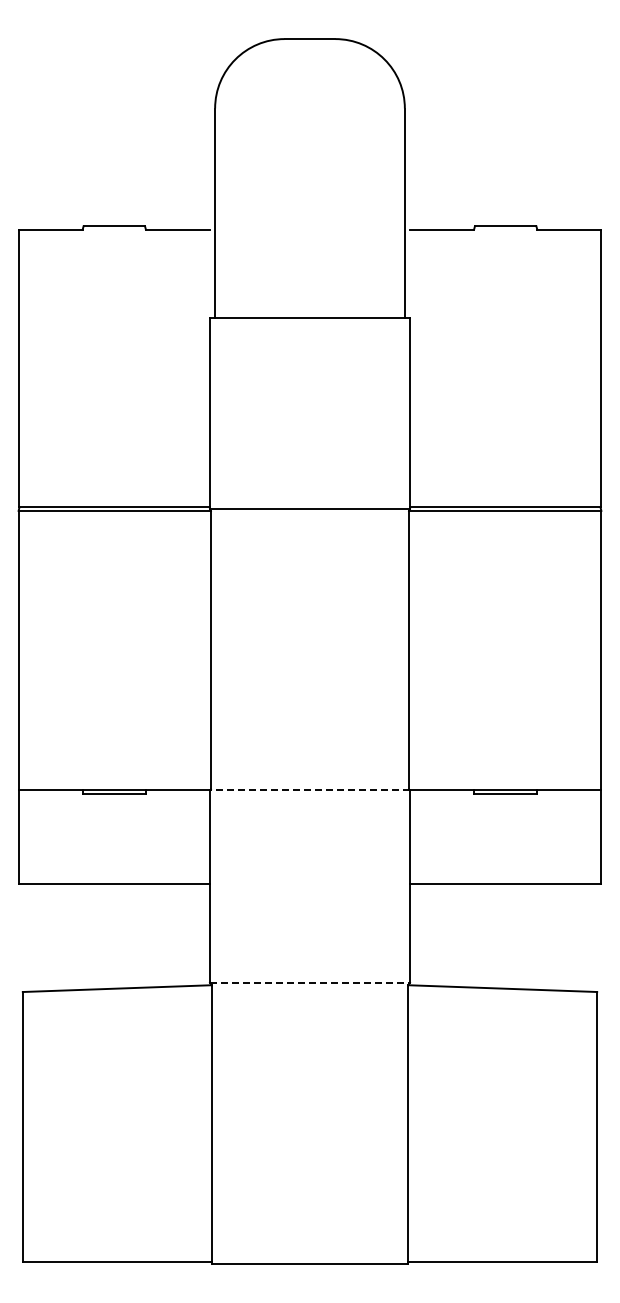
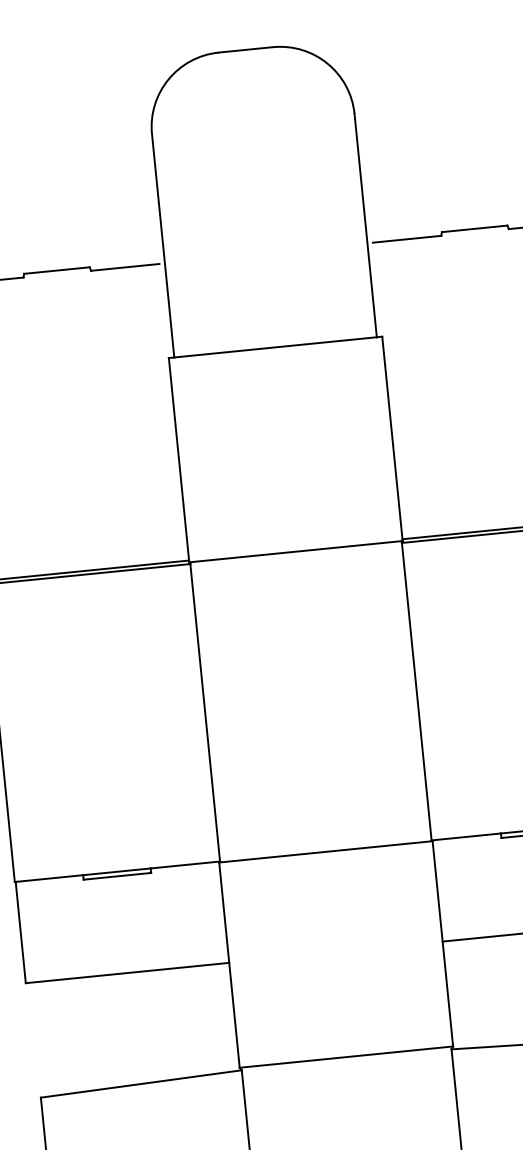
line: (310, 790) -> (326, 851), dashed -> solid
line: (310, 982) -> (346, 1056), dashed -> solid

